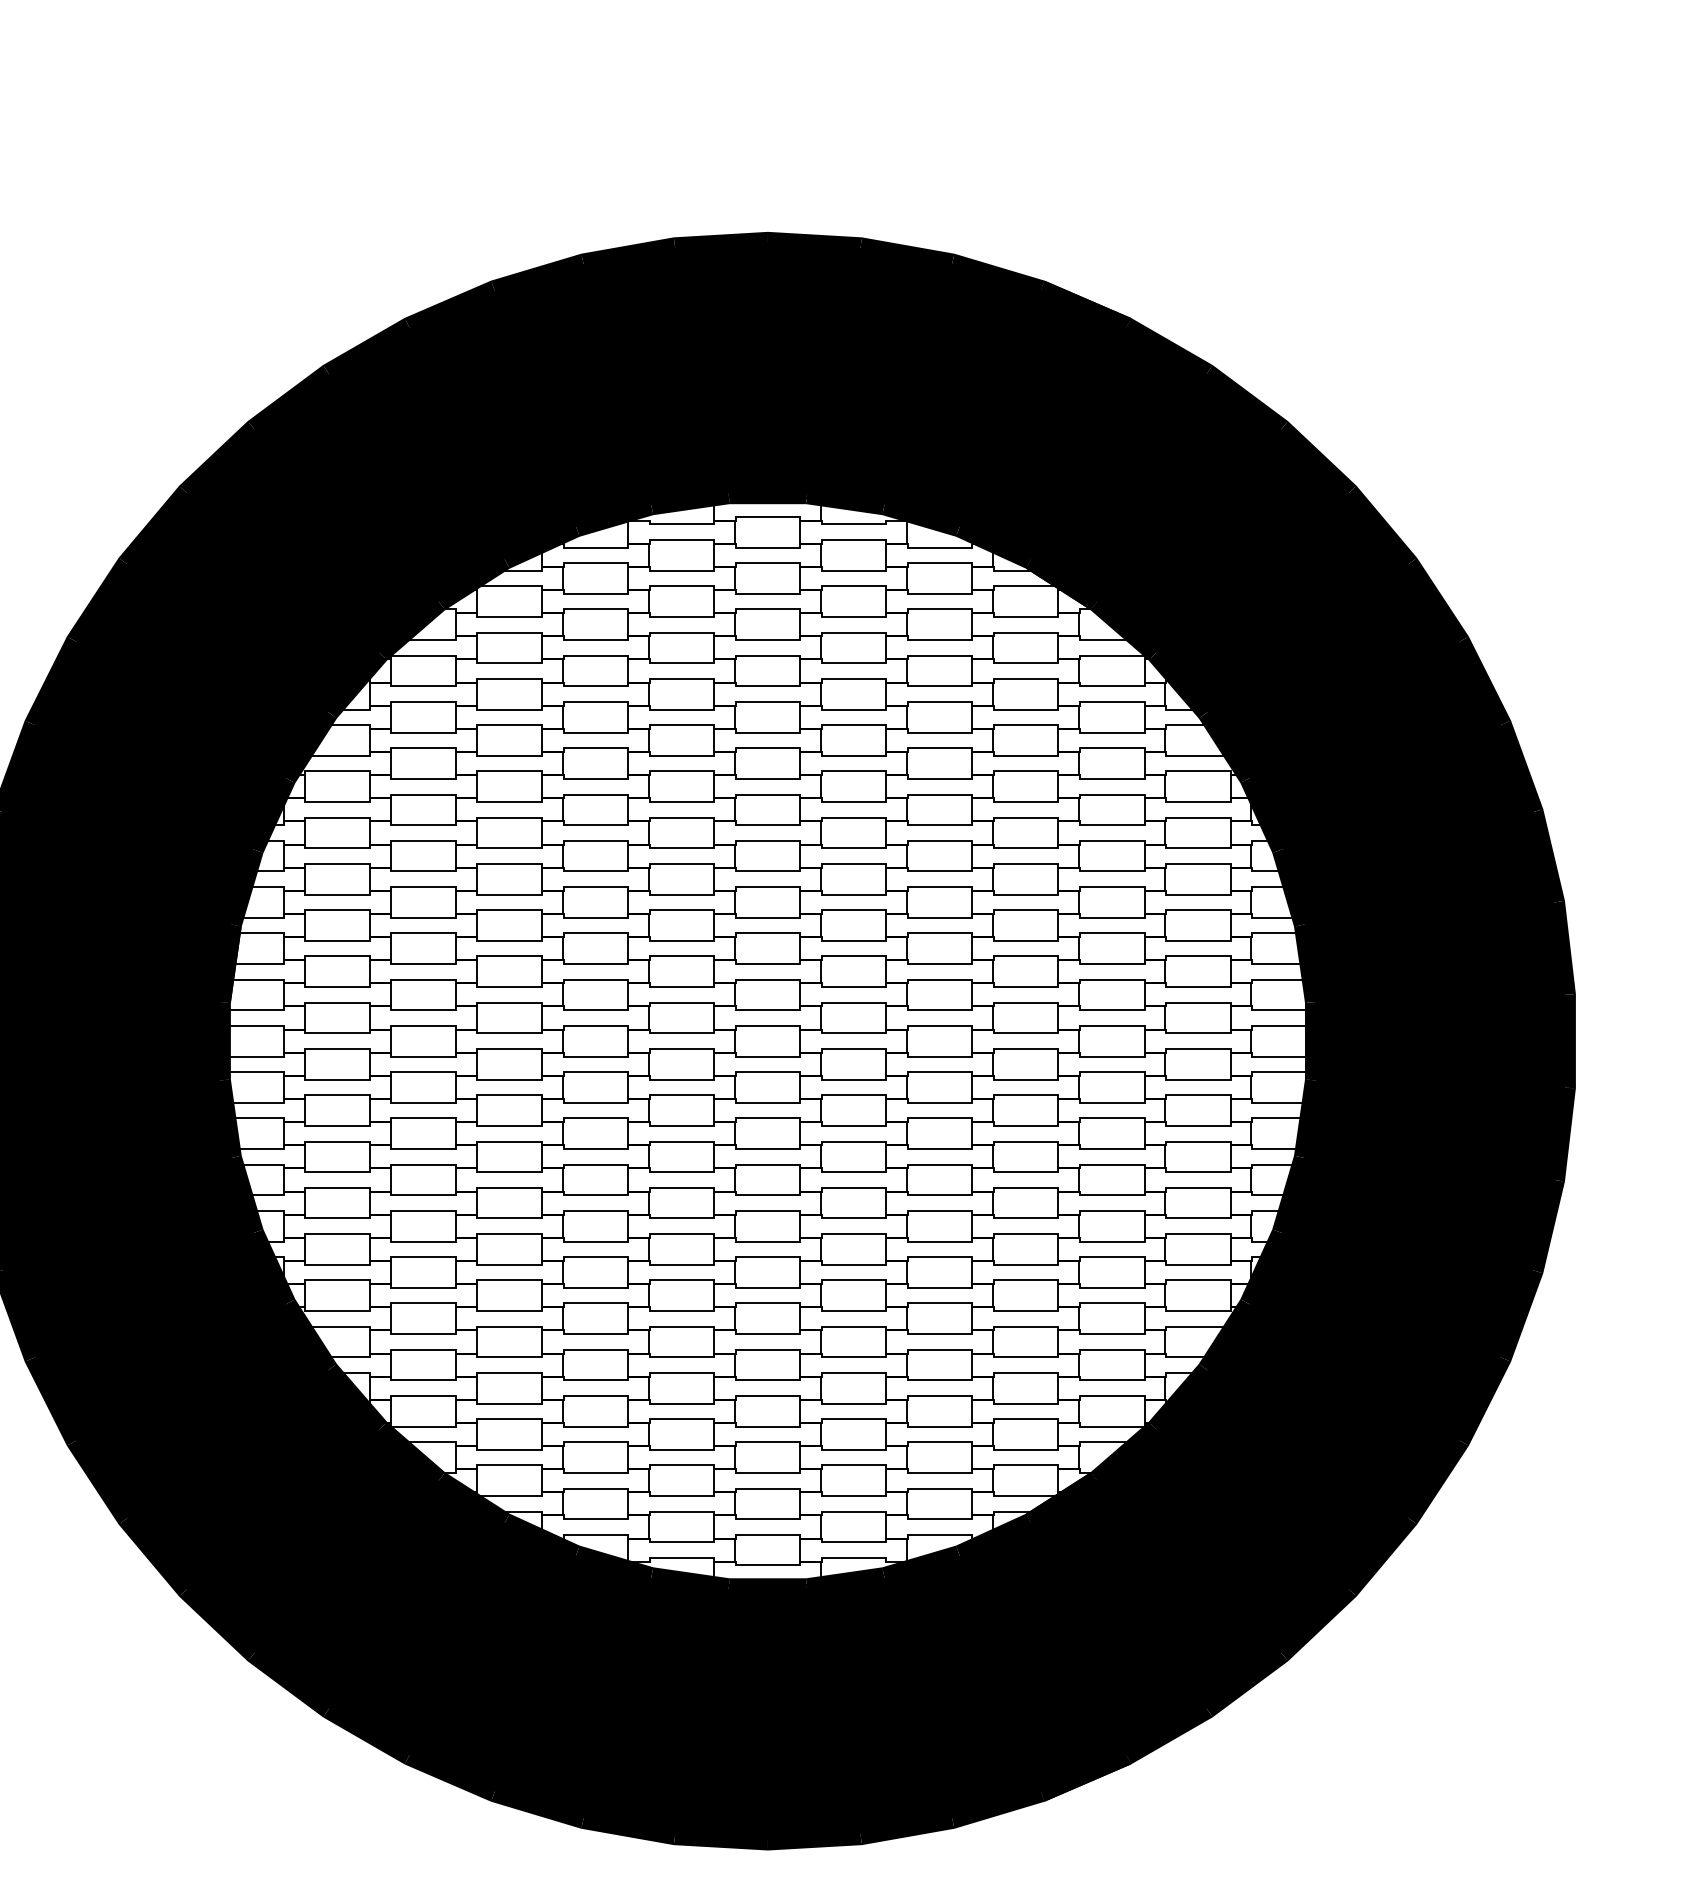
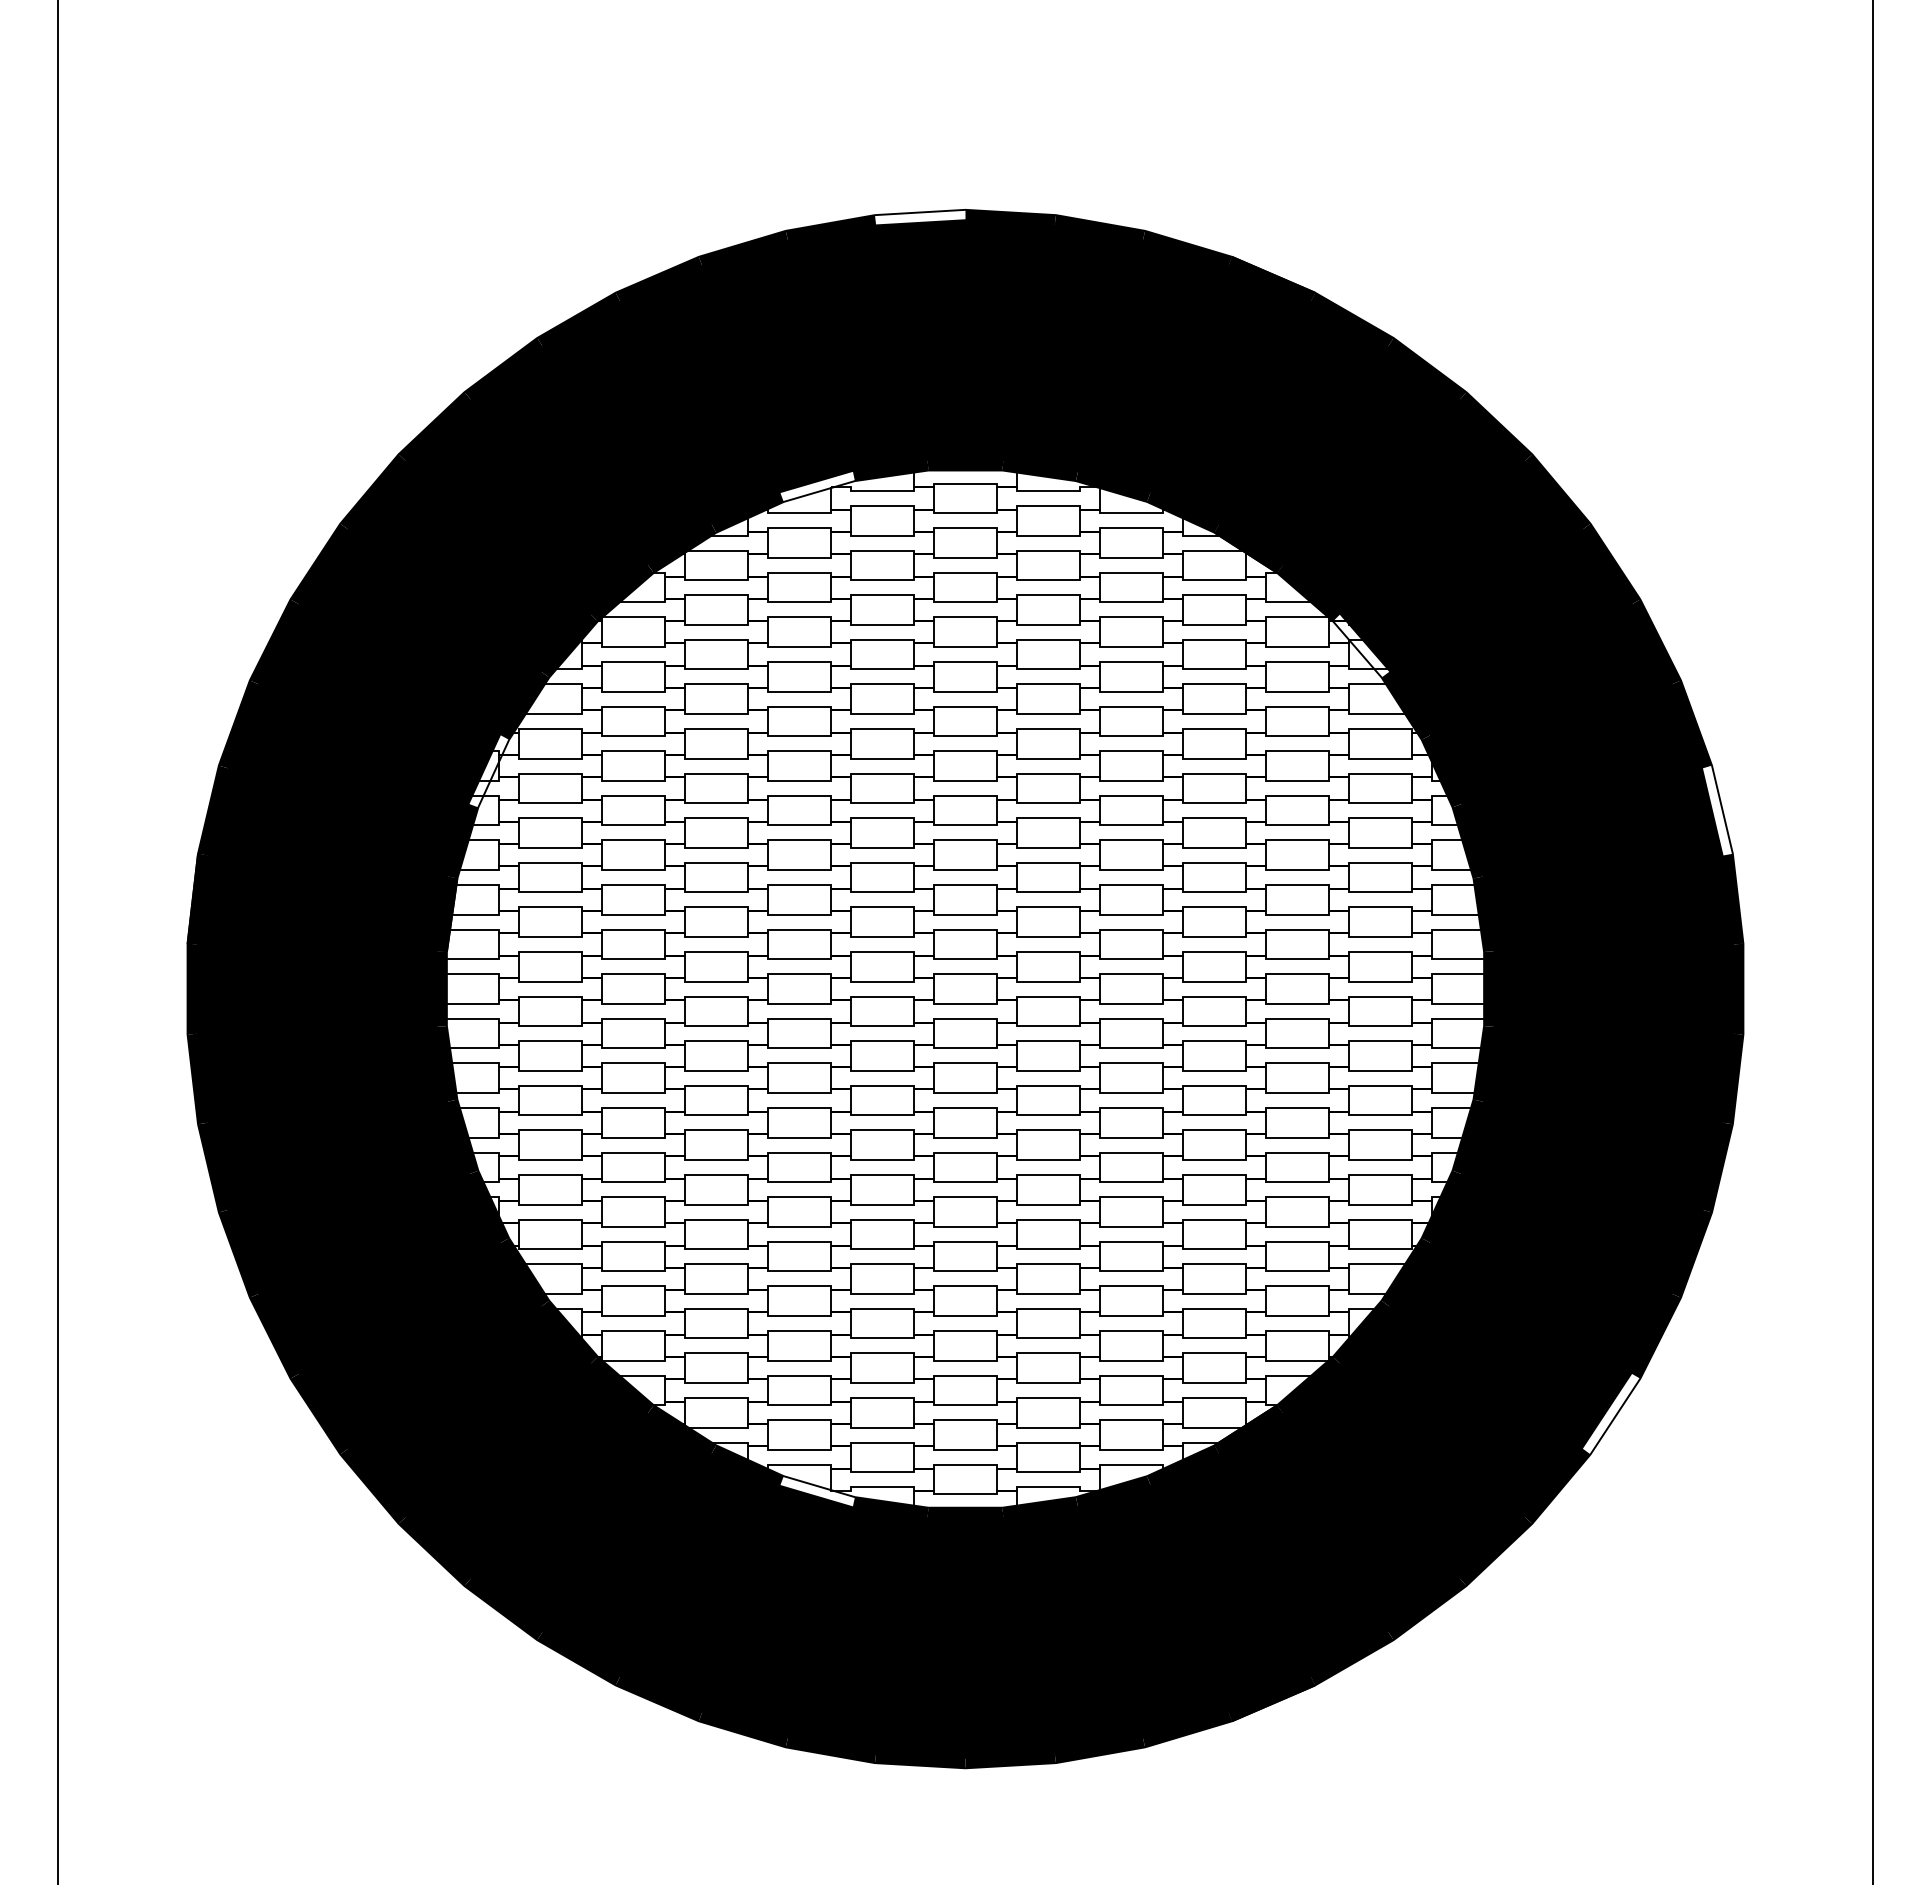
fill: (720, 240) -> (919, 217), removed
fill: (614, 518) -> (817, 485), removed
fill: (1178, 684) -> (1361, 645), removed
fill: (273, 814) -> (488, 770), removed
fill: (1548, 855) -> (1717, 810), removed
fill: (1438, 1481) -> (1611, 1413), removed
fill: (614, 1562) -> (817, 1491), removed

